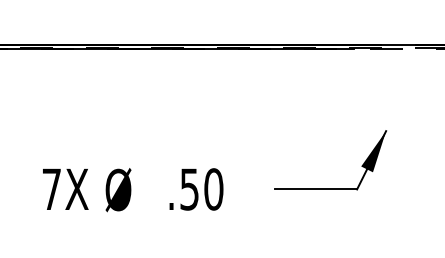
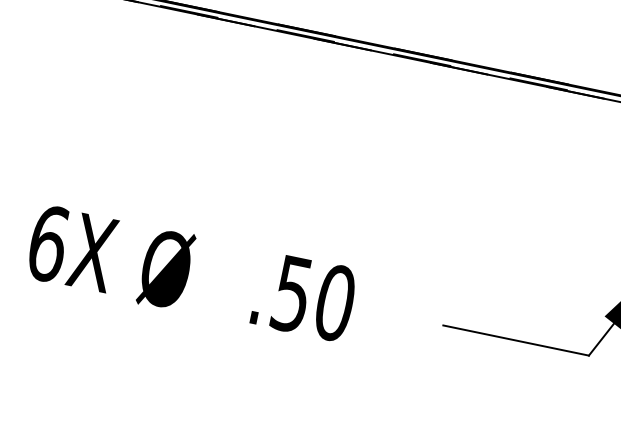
text: (51, 189) -> (47, 243), 7X -> 6X

